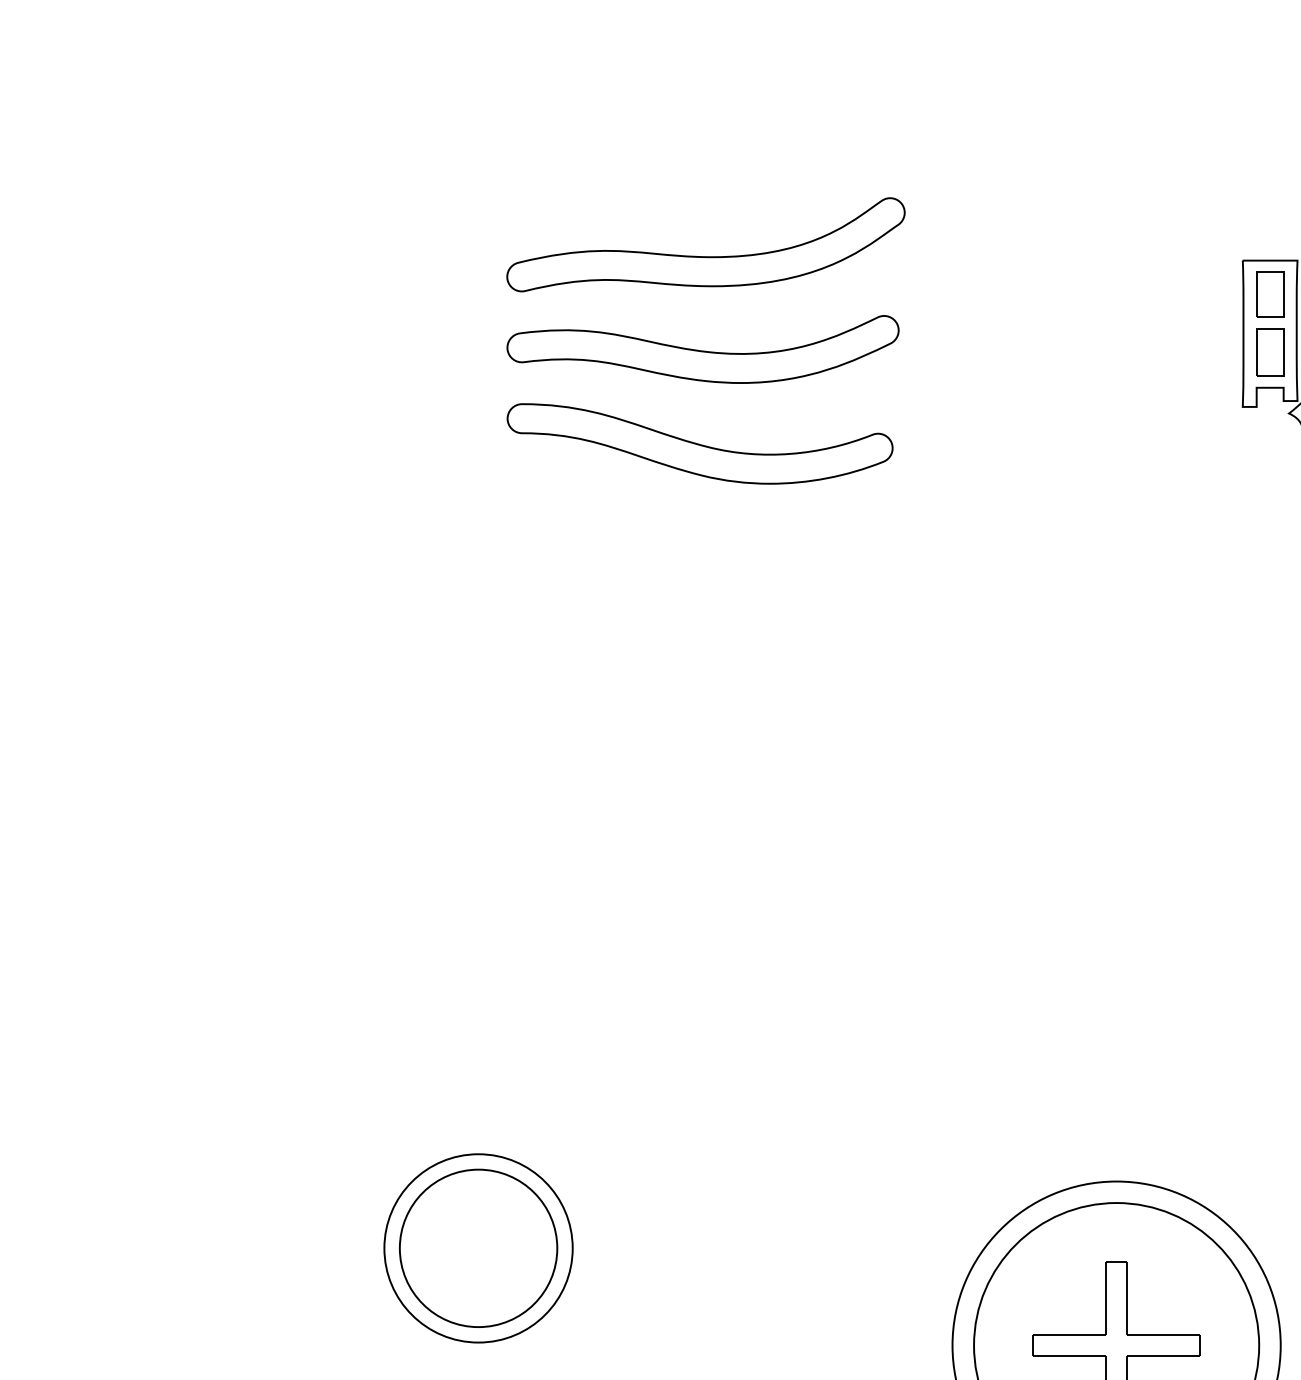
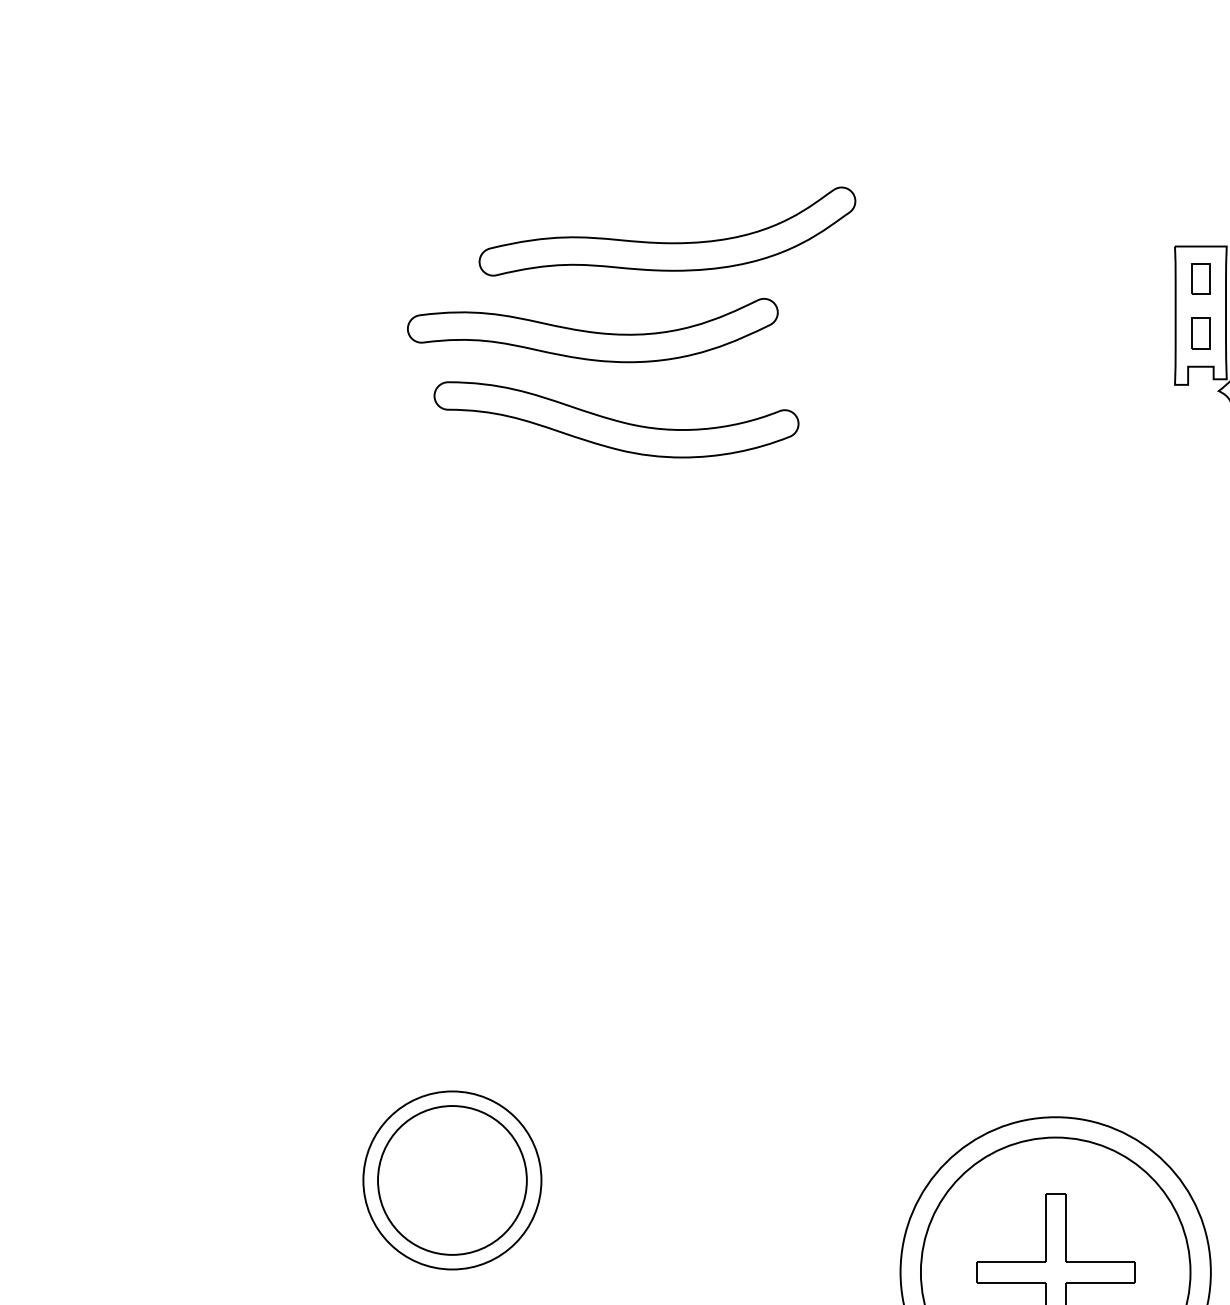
part: (1270, 294) -> (1201, 278), size x0.7
part: (702, 349) -> (592, 330), moved
part: (1270, 352) -> (1201, 333), size x0.7
part: (699, 443) -> (615, 419), moved

